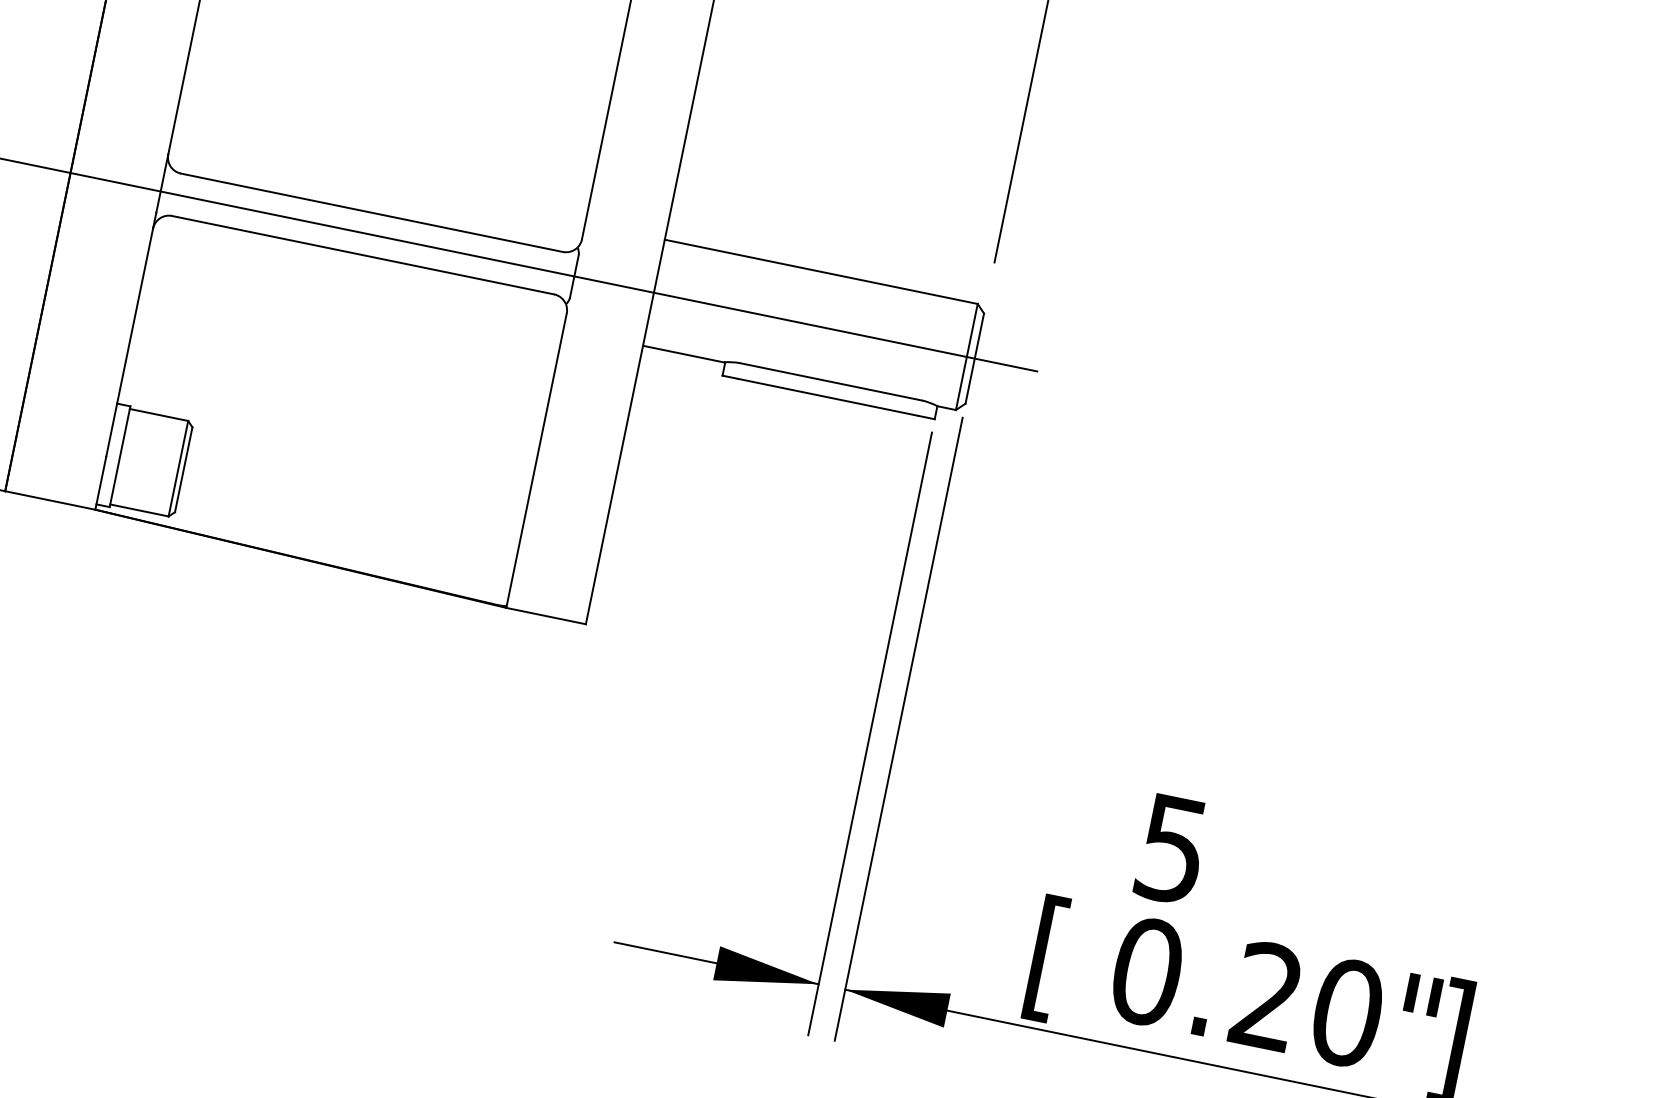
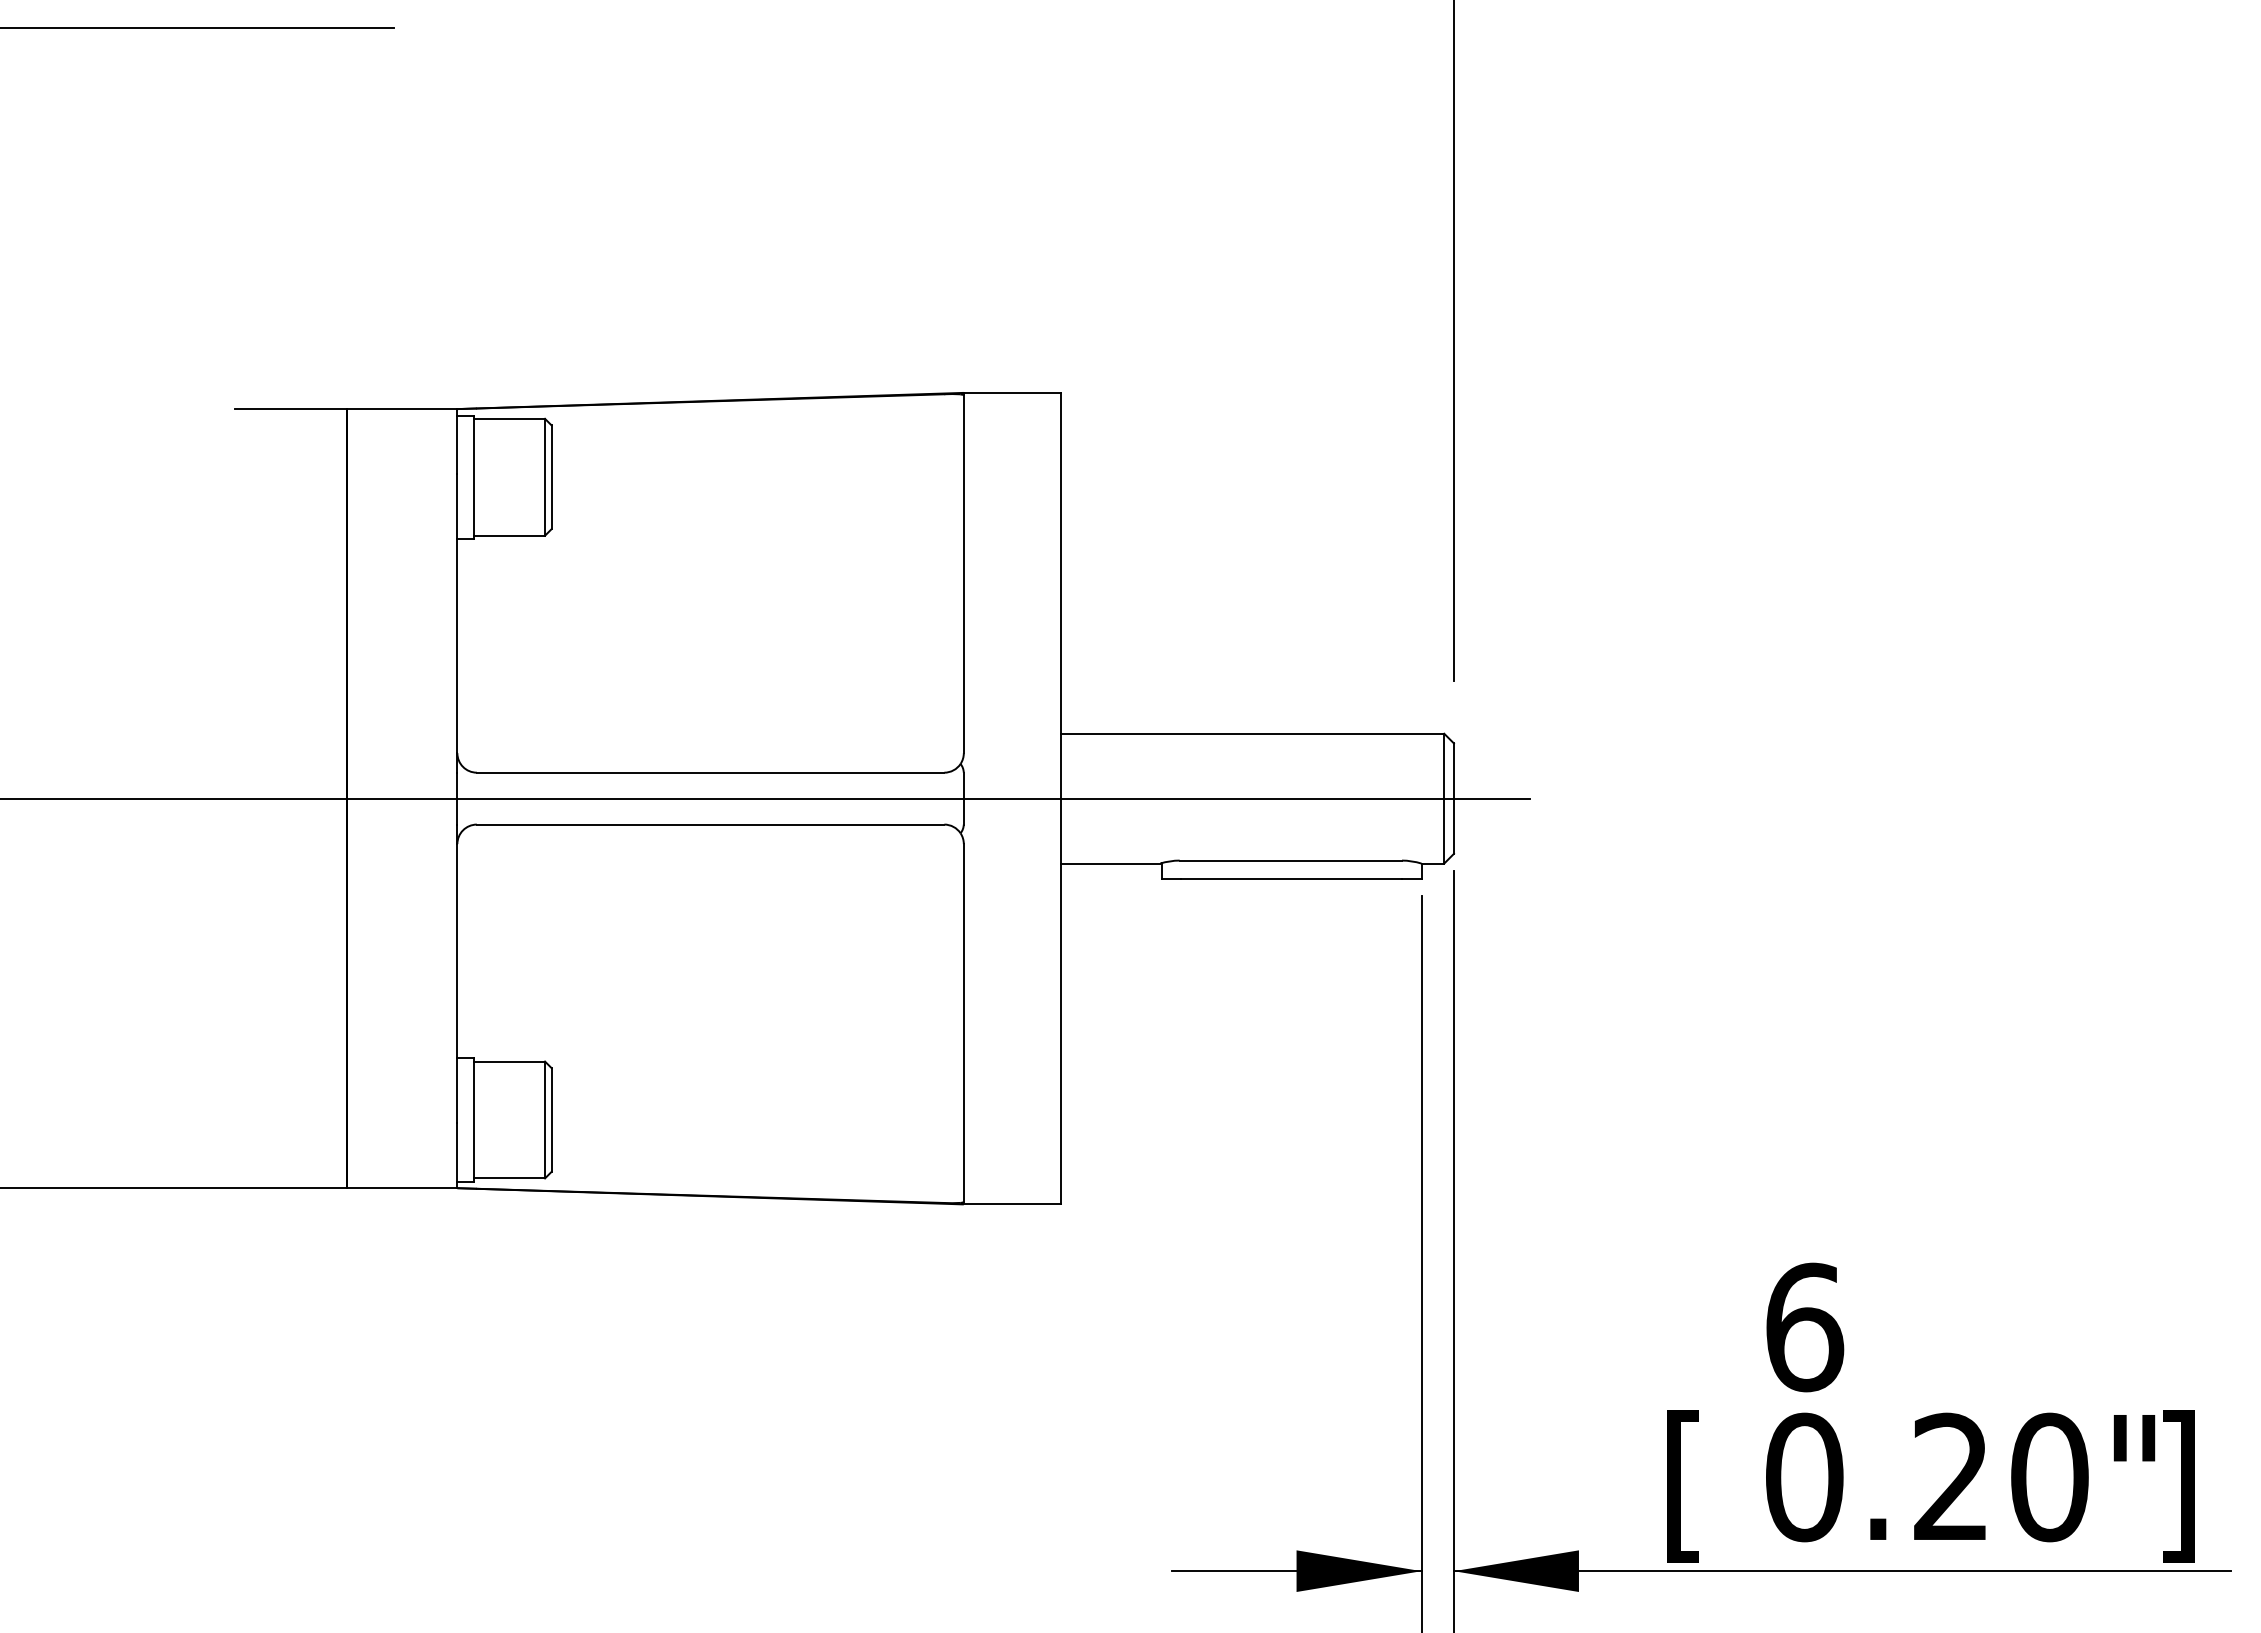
text: (1173, 849) -> (1805, 1327), 5 -> 6

